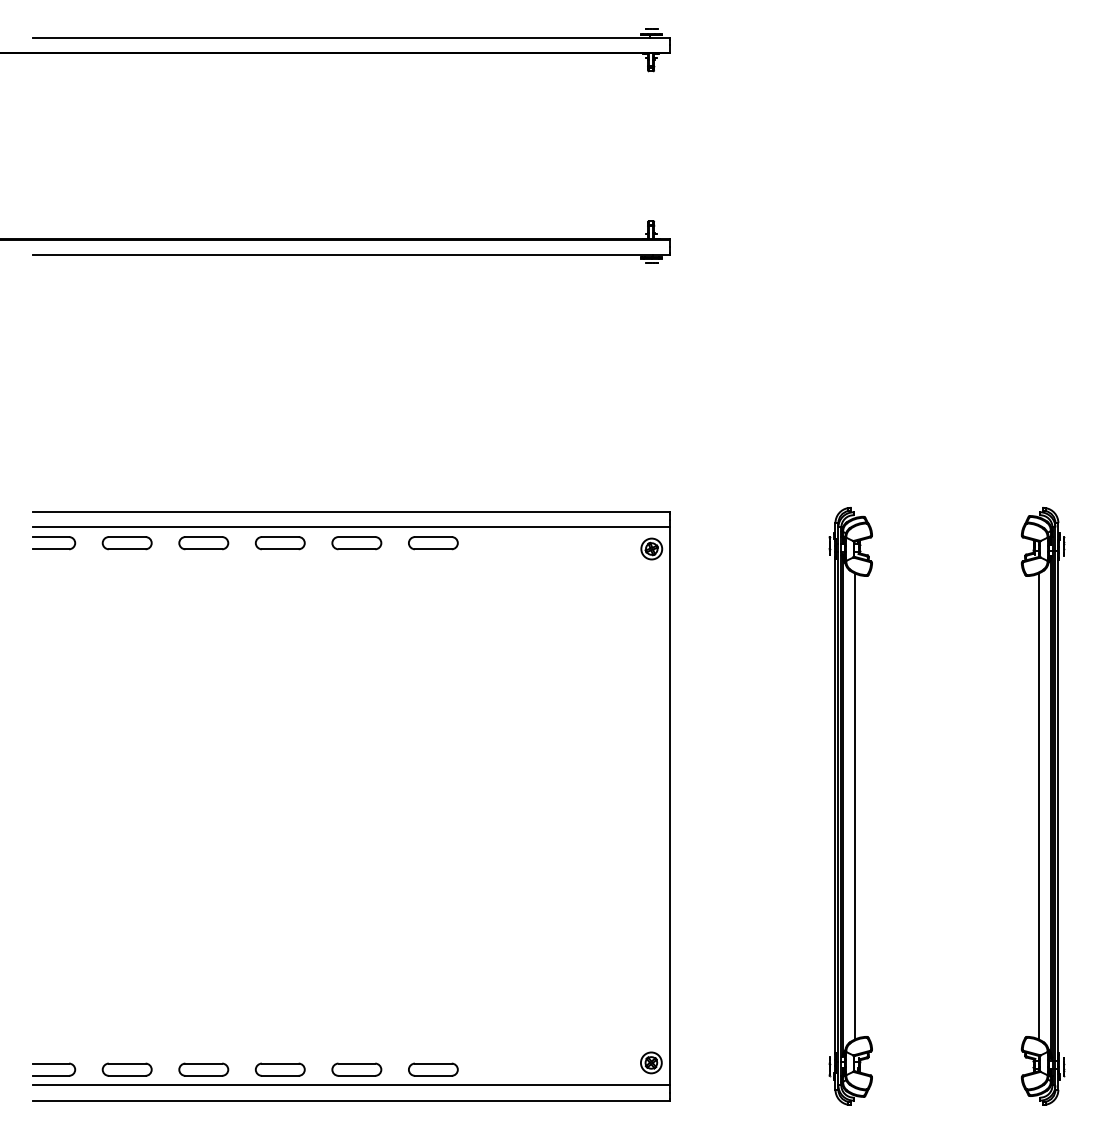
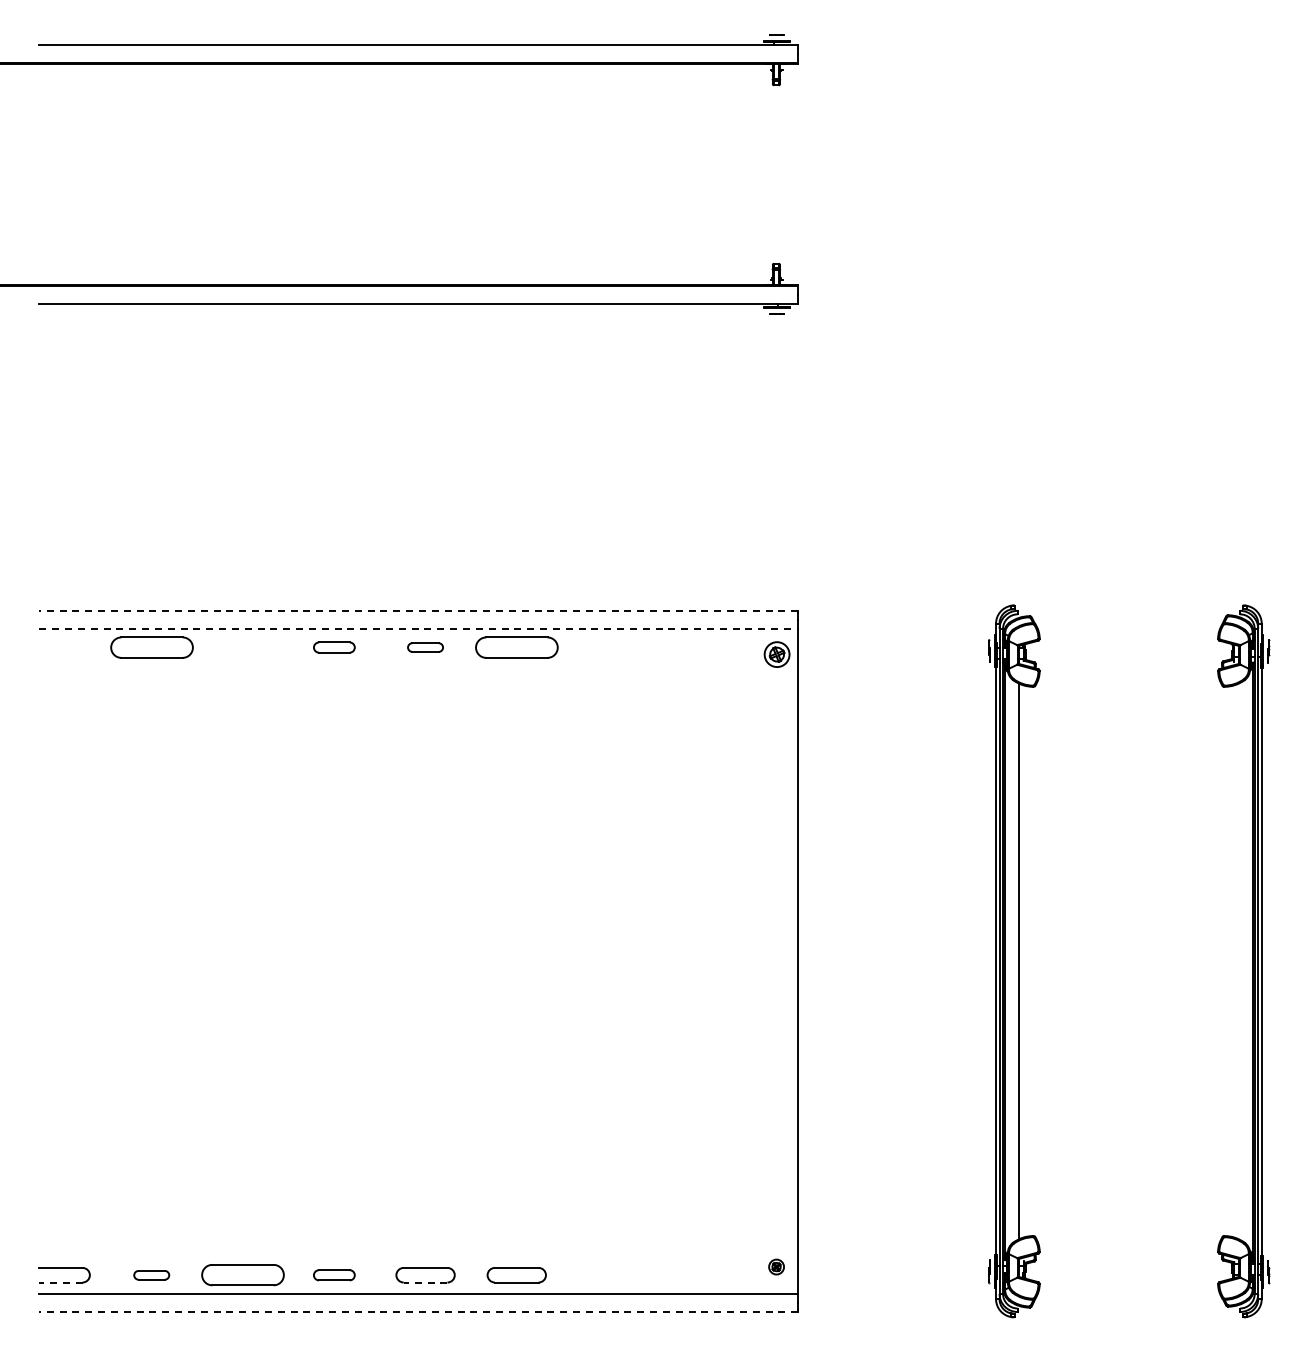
line: (350, 512) -> (418, 610), solid -> dashed
line: (351, 527) -> (419, 628), solid -> dashed
part: (53, 537) -> (64, 640), removed
part: (126, 543) -> (151, 647), size x1.4
part: (204, 543) -> (243, 647), removed
part: (280, 543) -> (334, 647), size x0.7
part: (356, 543) -> (425, 647), size x0.6
part: (433, 543) -> (516, 647), size x1.4
line: (1038, 806) -> (1238, 961), removed
part: (651, 1062) -> (776, 1266), size x0.6
part: (126, 1069) -> (151, 1275), size x0.6
part: (204, 1069) -> (243, 1275), size x1.4
part: (280, 1069) -> (334, 1275), size x0.7
line: (50, 1075) -> (60, 1282), solid -> dashed
line: (356, 1075) -> (425, 1282), solid -> dashed
line: (350, 1101) -> (418, 1312), solid -> dashed

